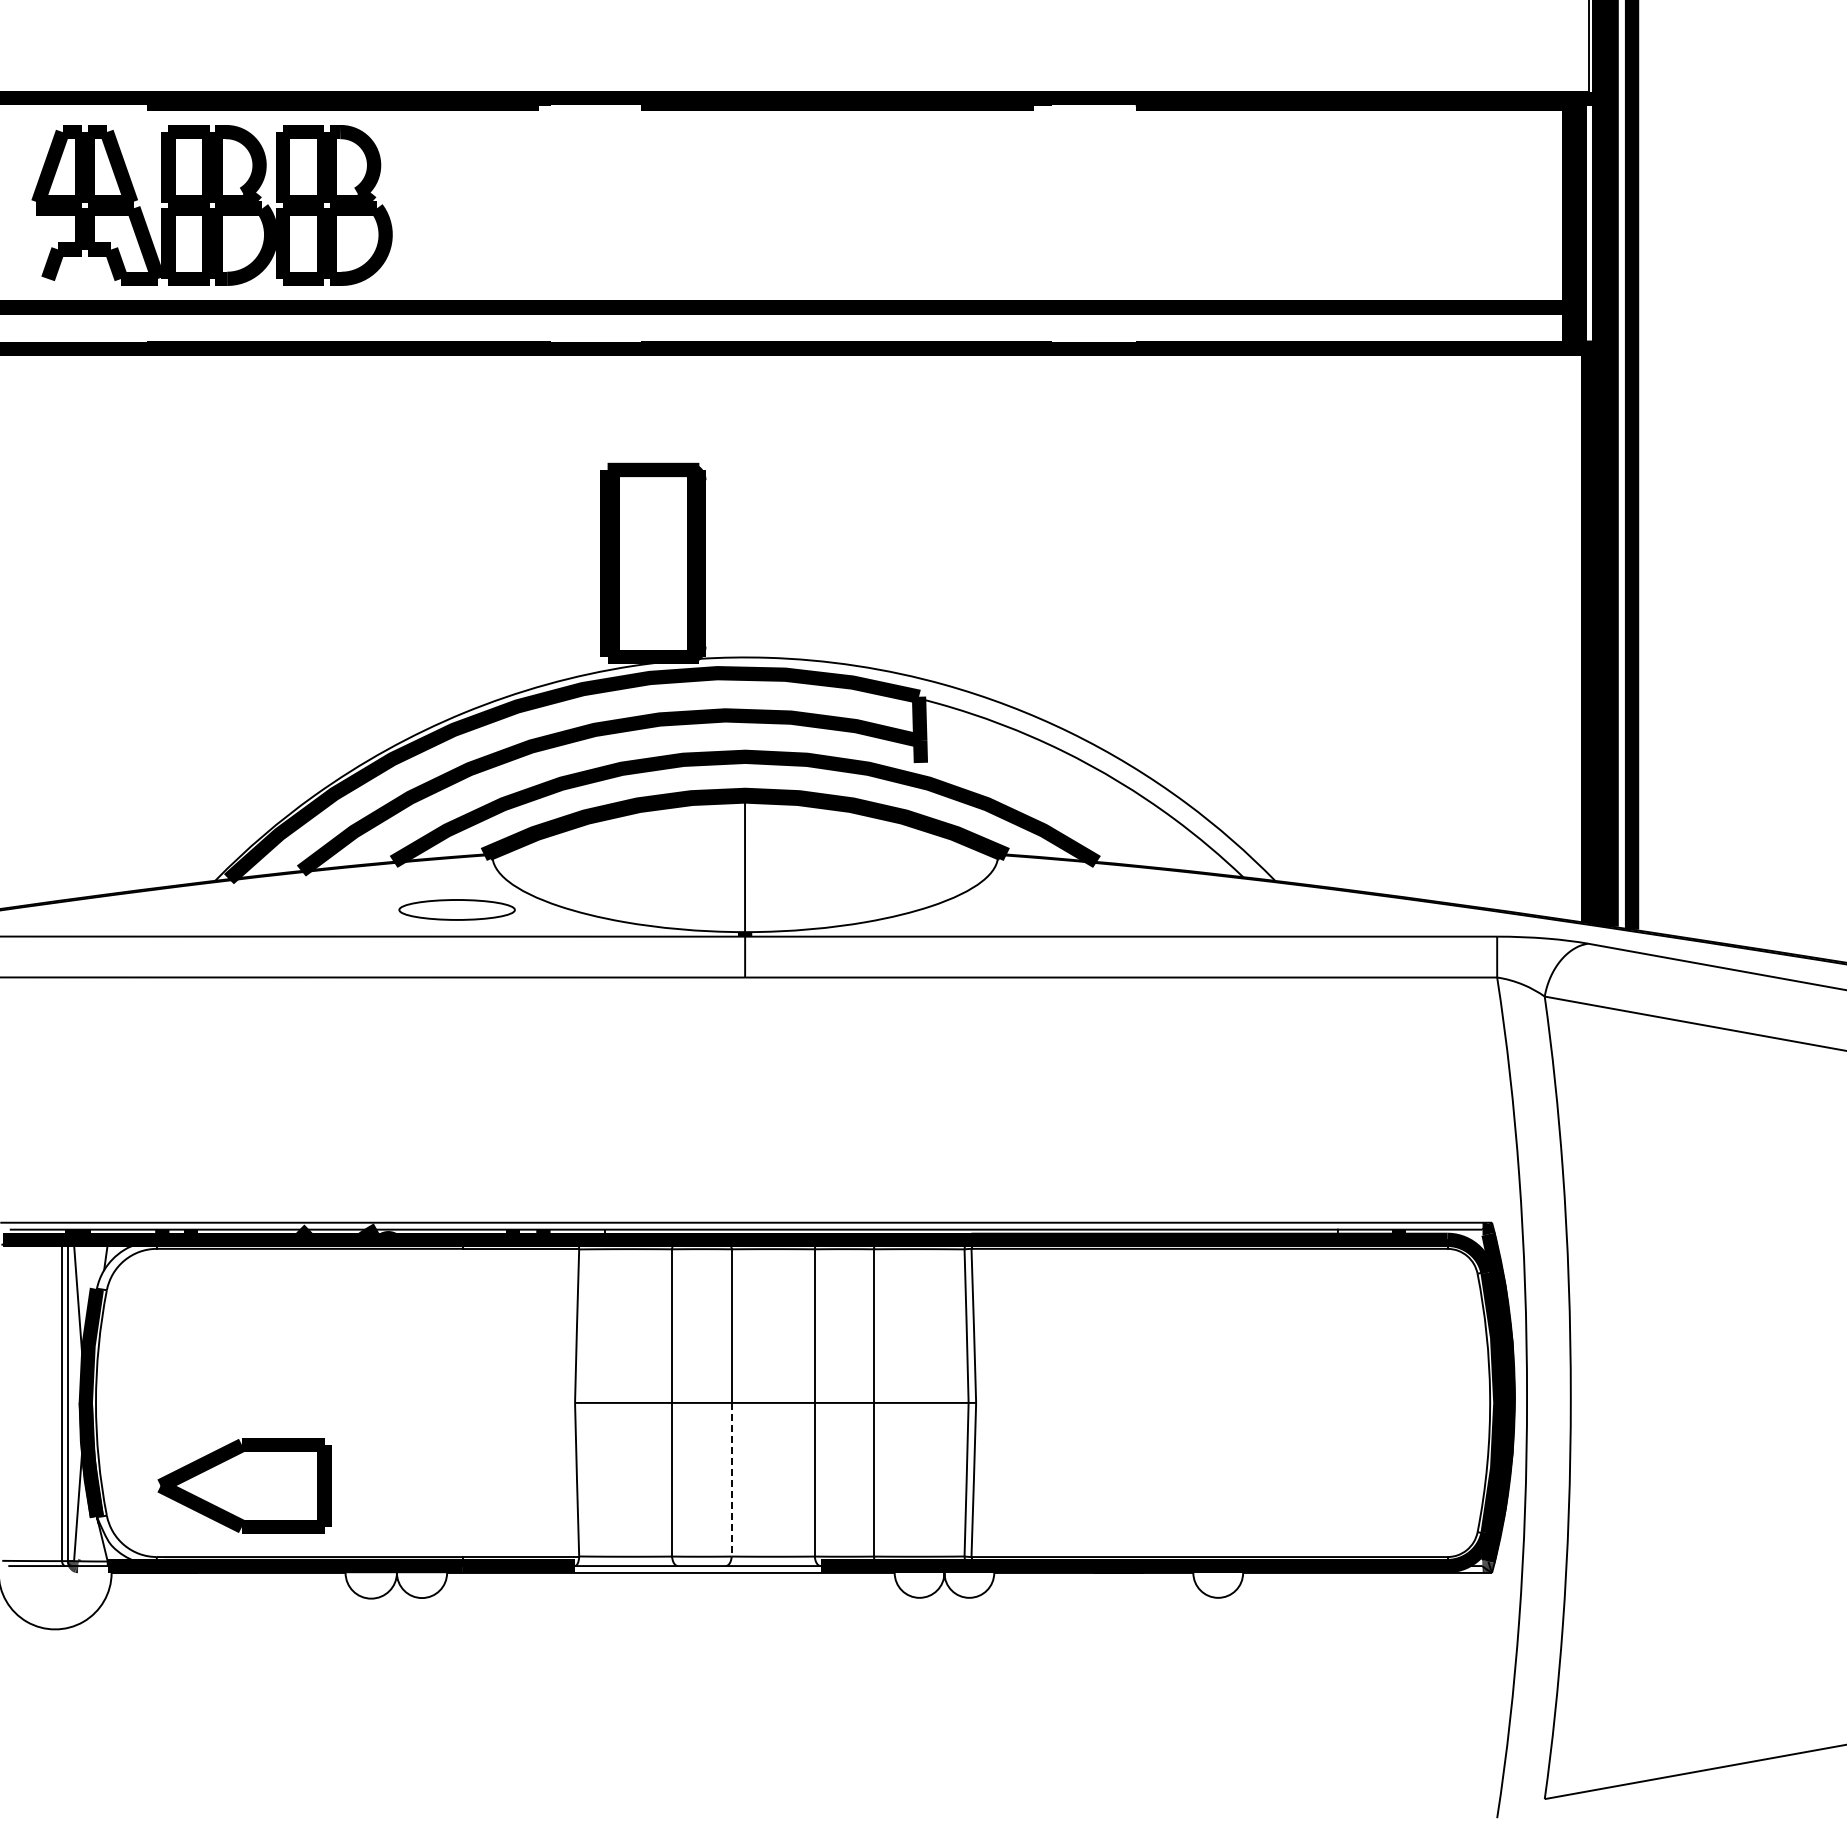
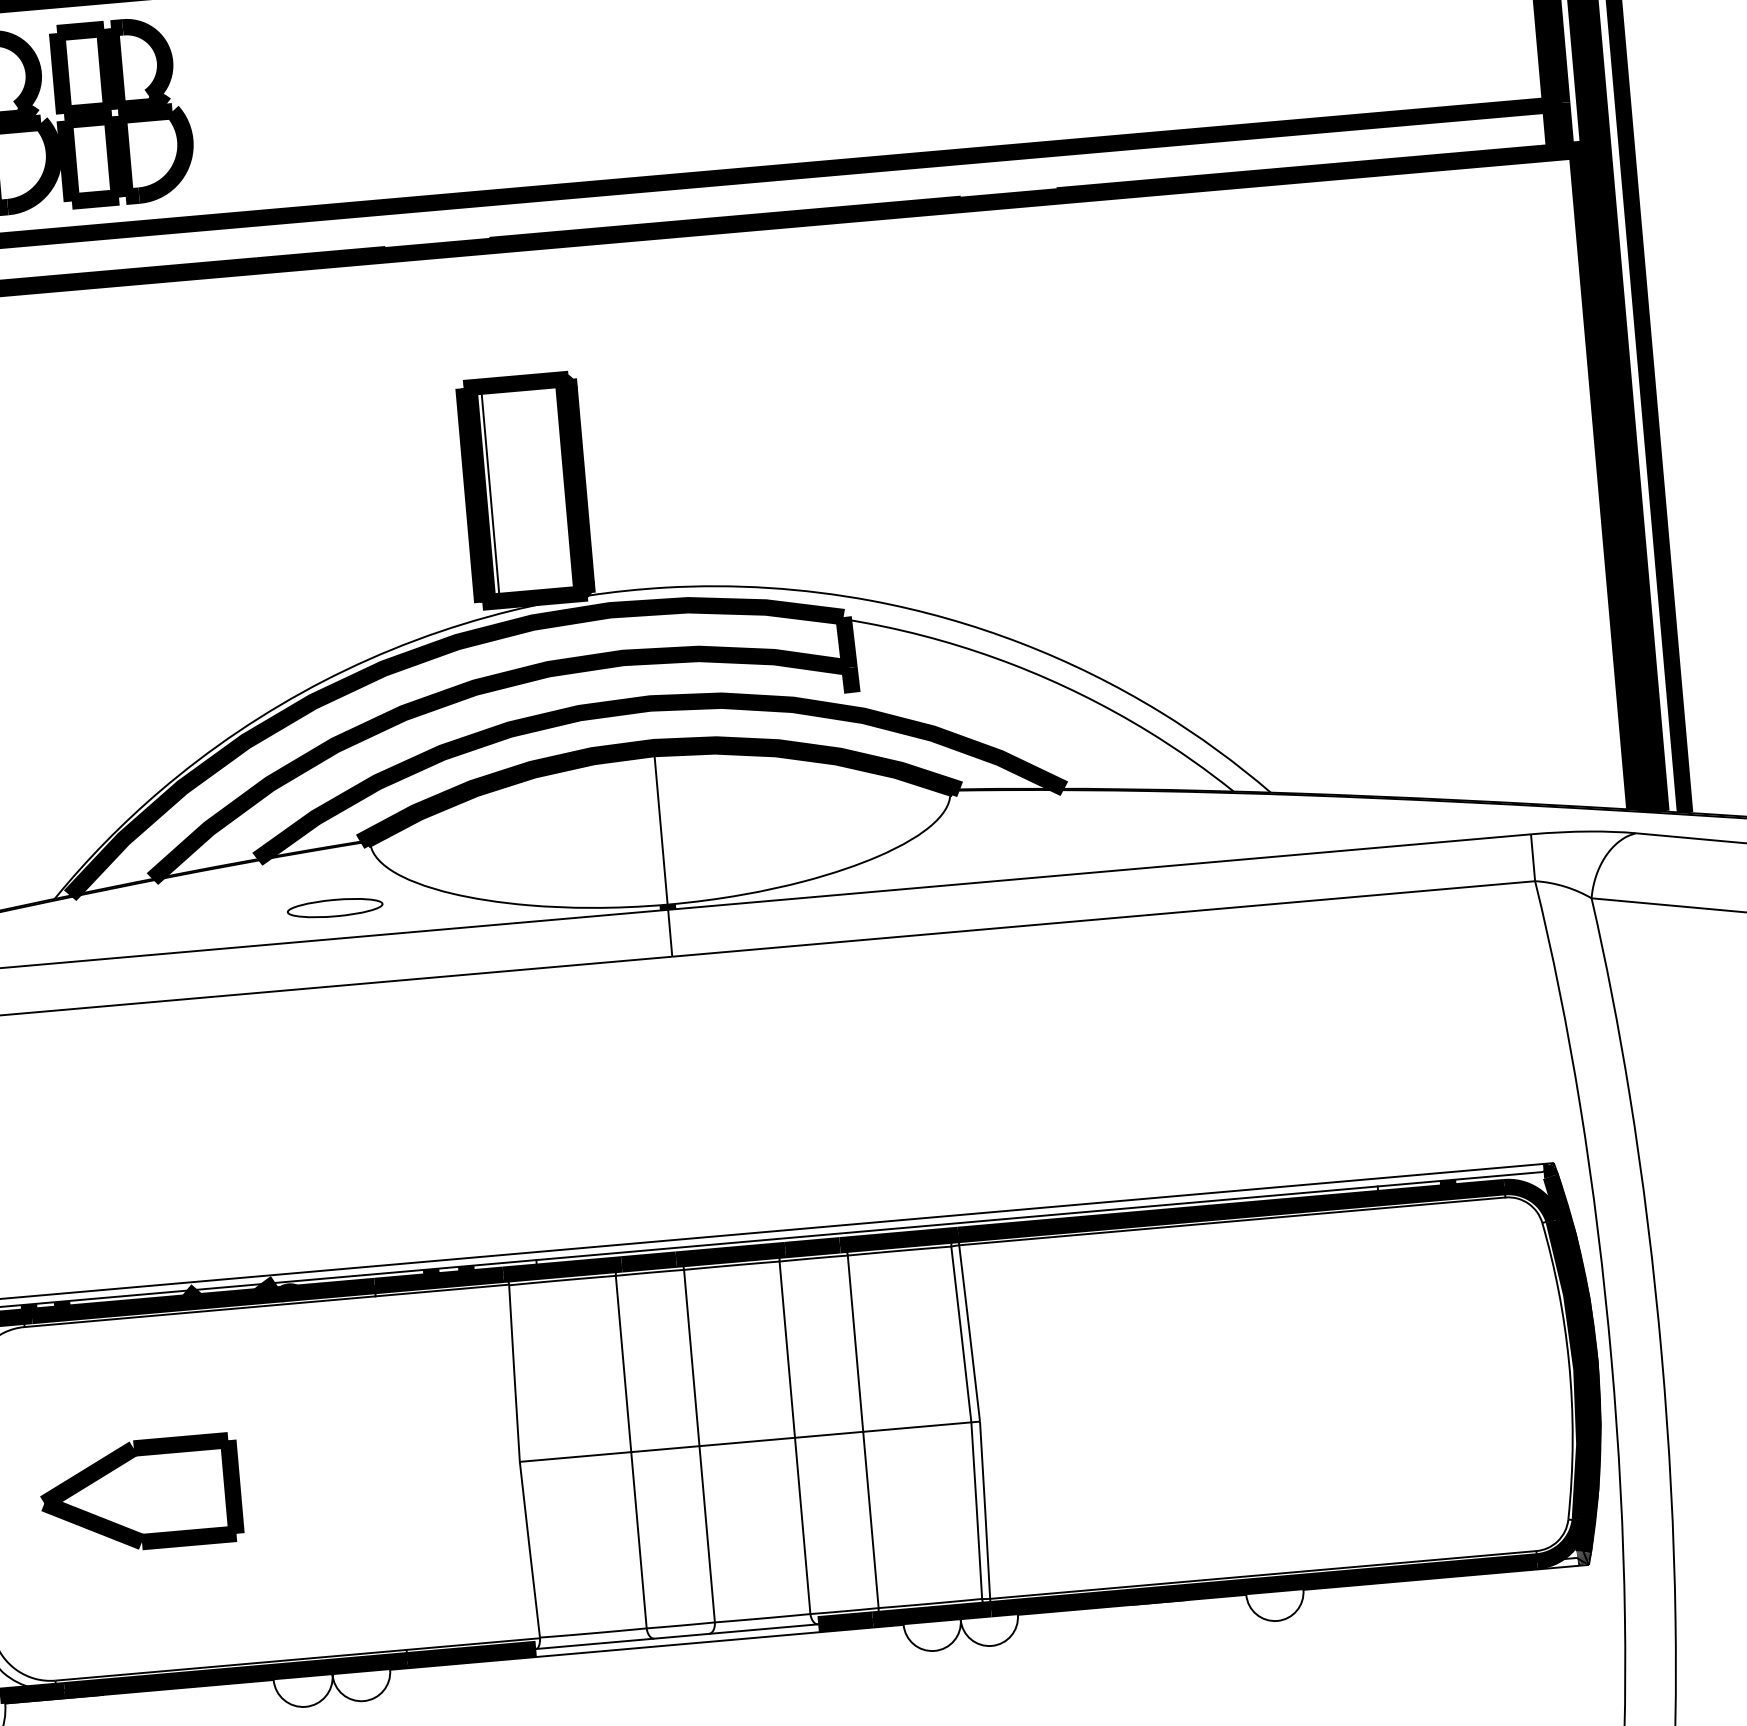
line: (622, 562) -> (489, 492), added
part: (457, 909) -> (335, 907), size x0.71
line: (731, 1479) -> (707, 1533), dashed -> solid
part: (244, 1485) -> (140, 1494), moved

